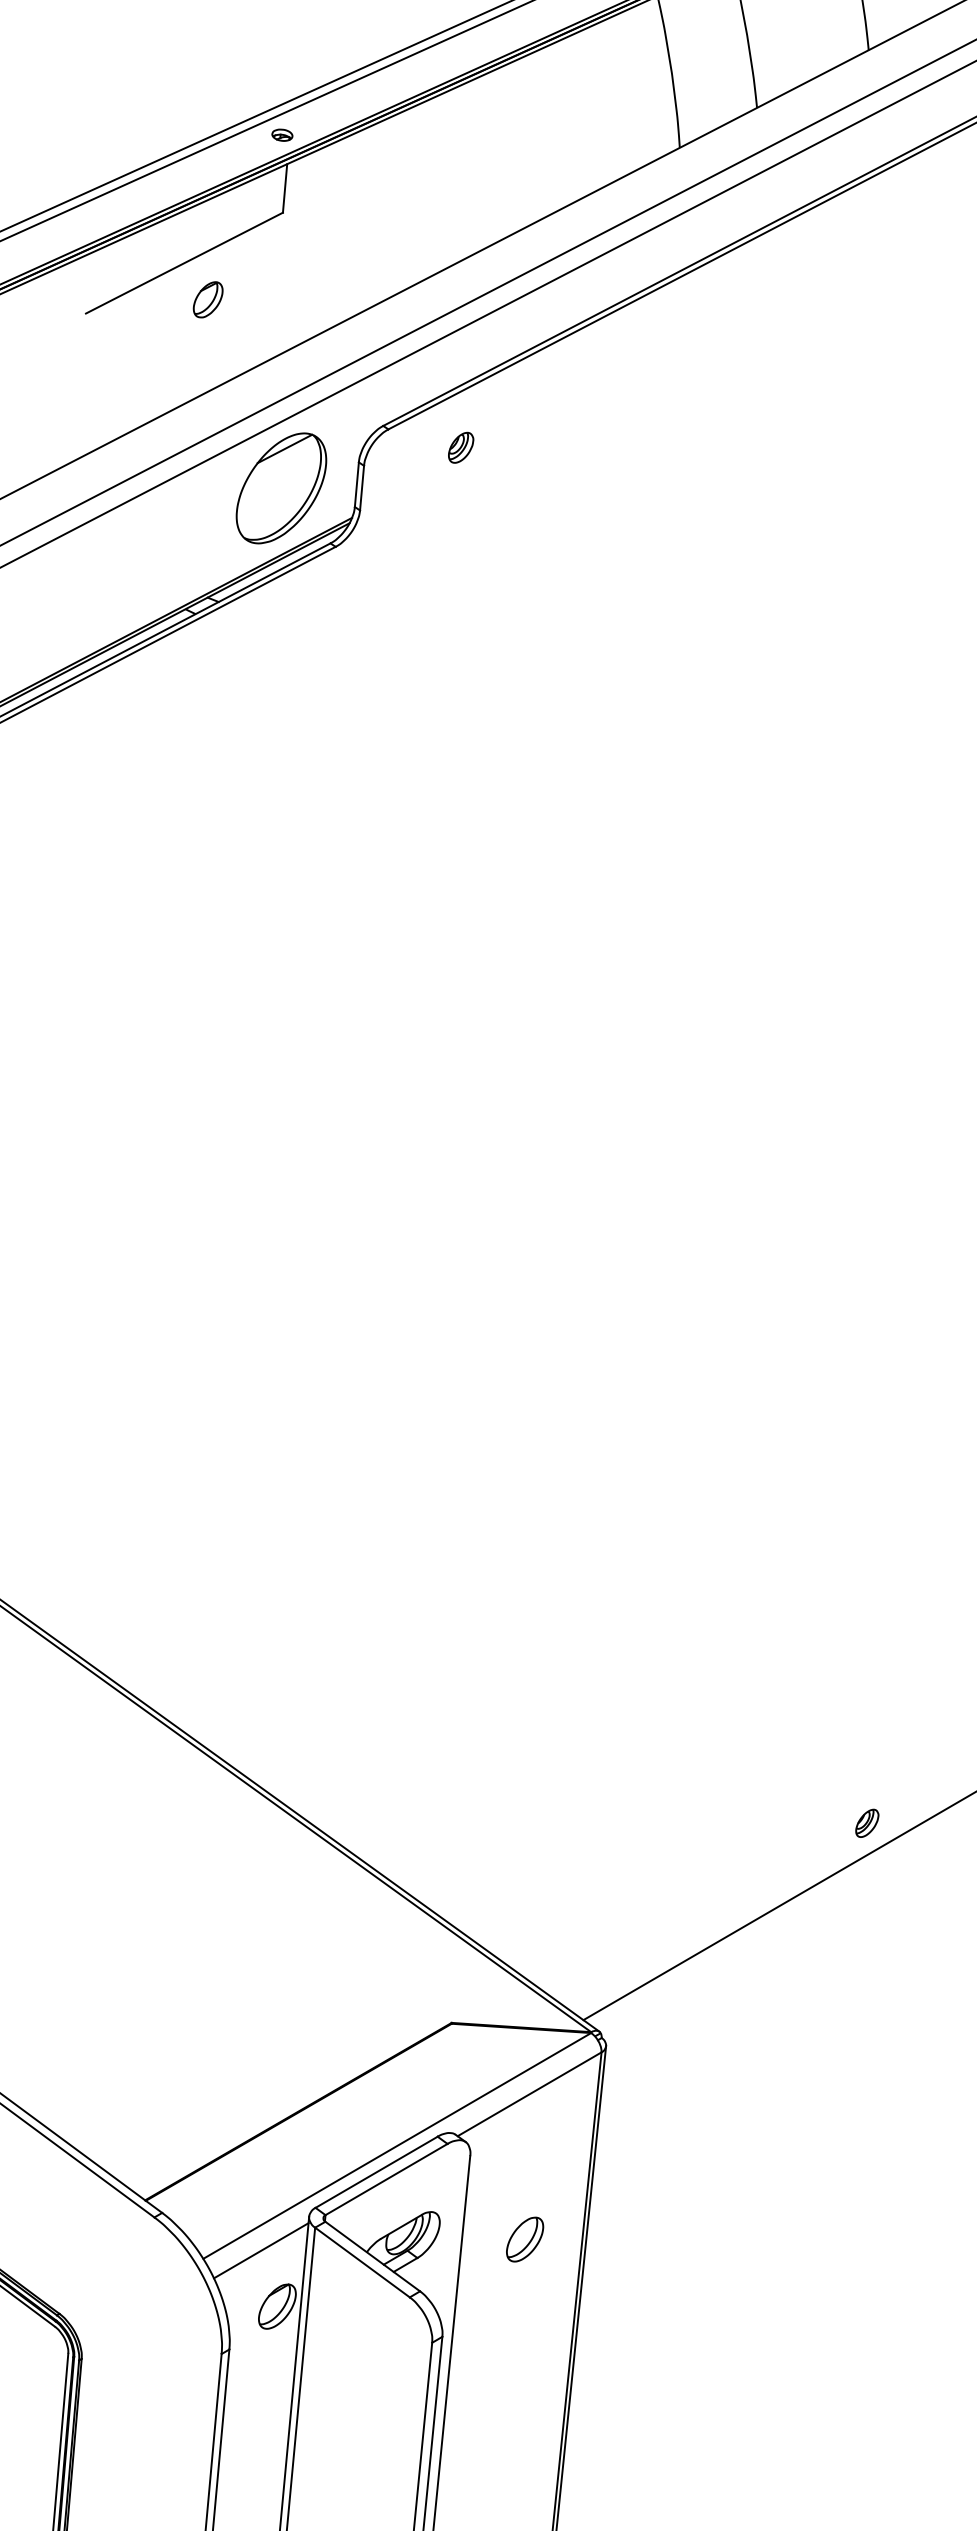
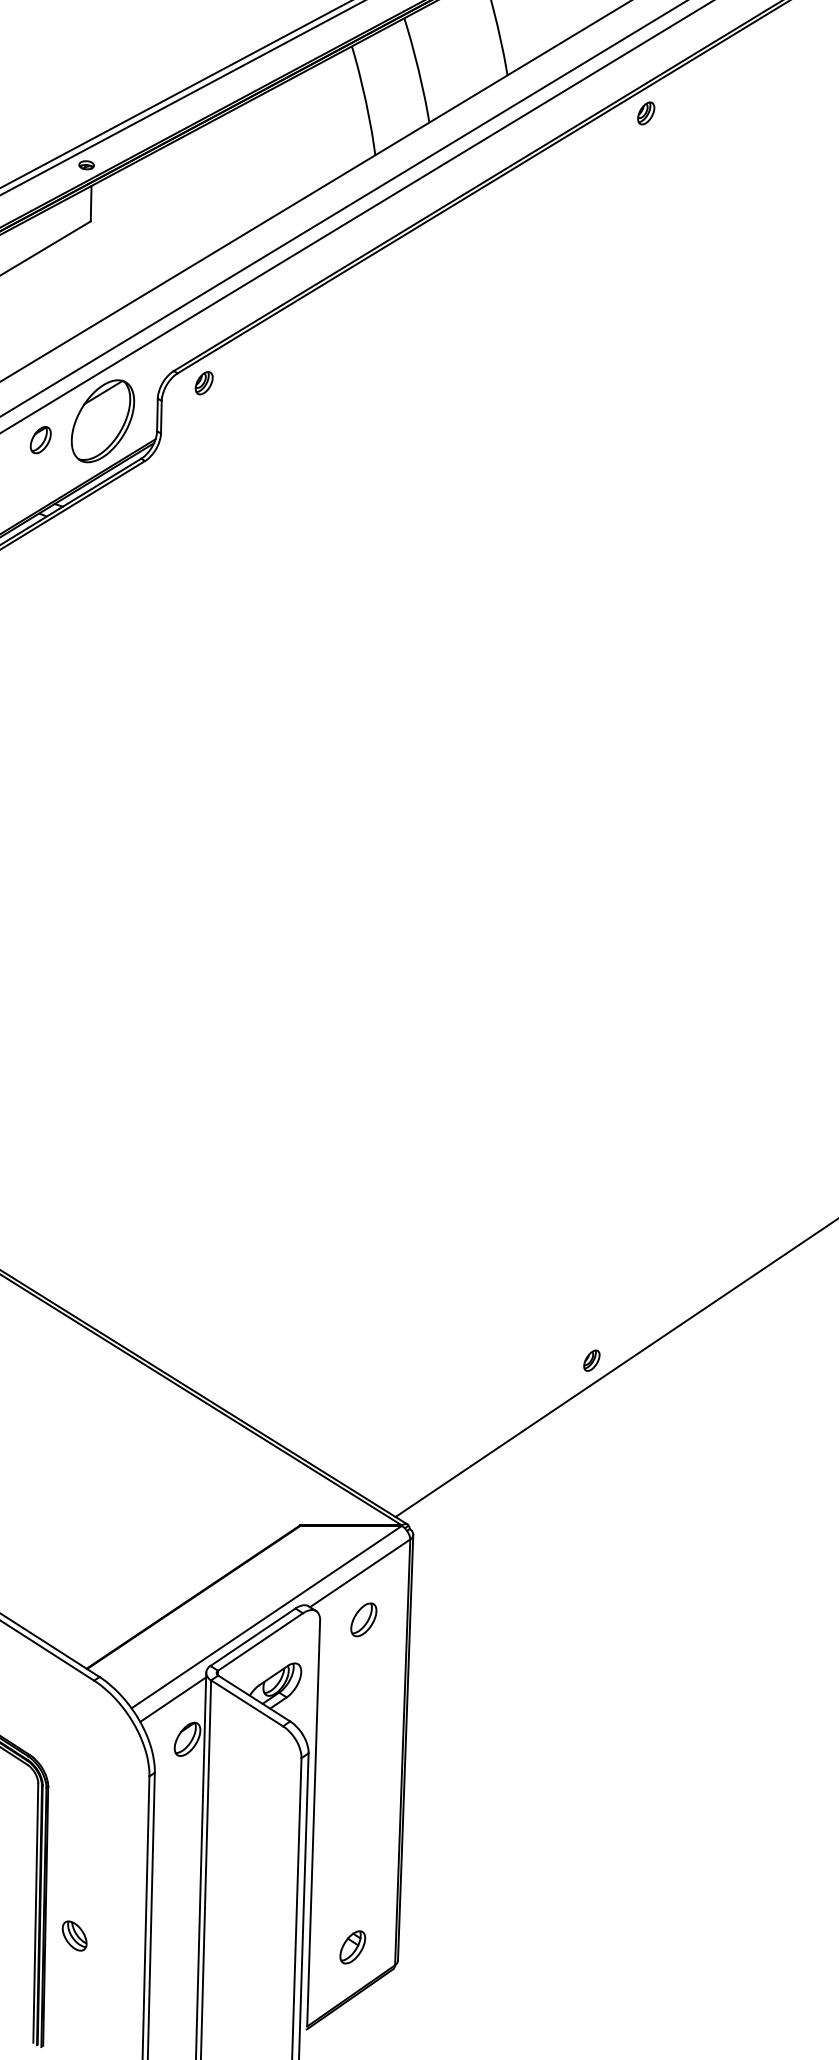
part: (207, 300) -> (40, 440), moved
part: (460, 448) -> (203, 383), moved
part: (524, 2239) -> (363, 1619), moved

